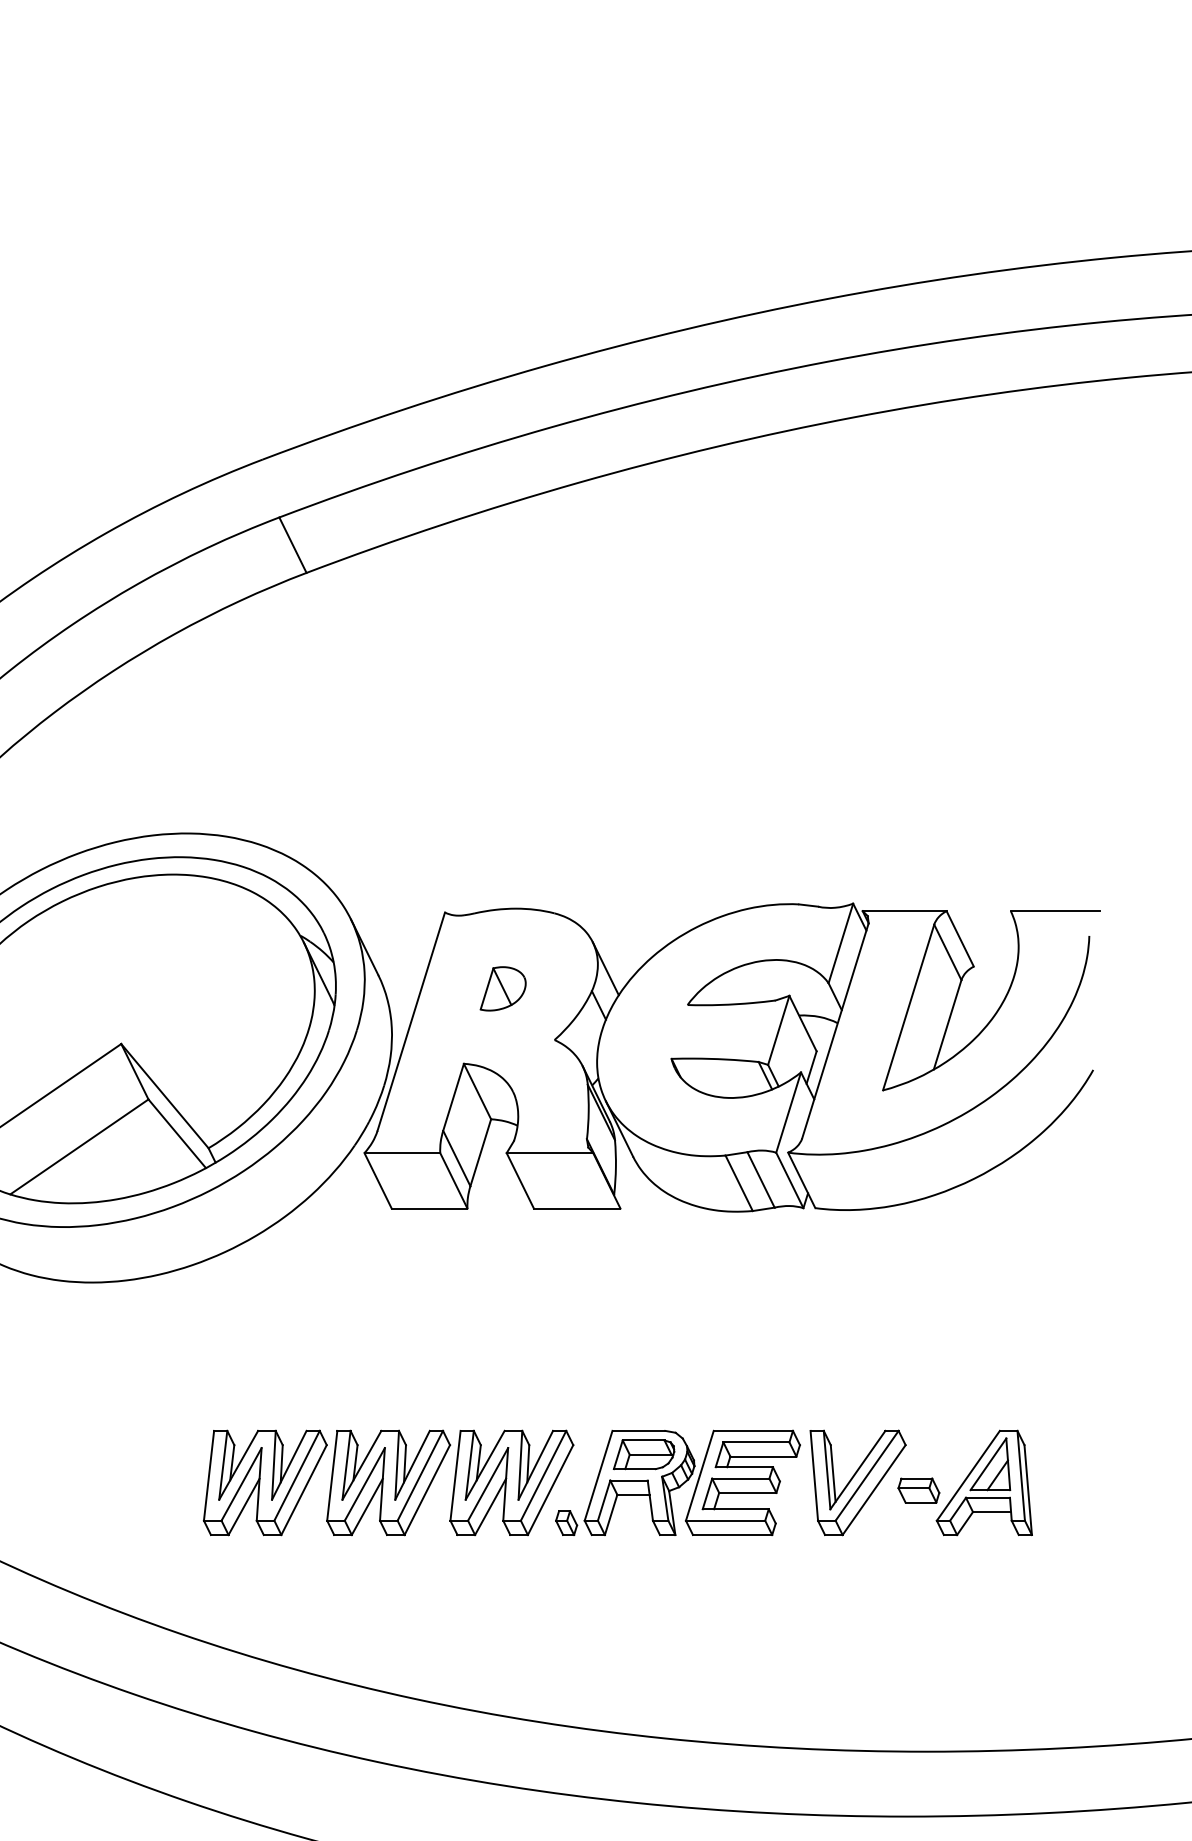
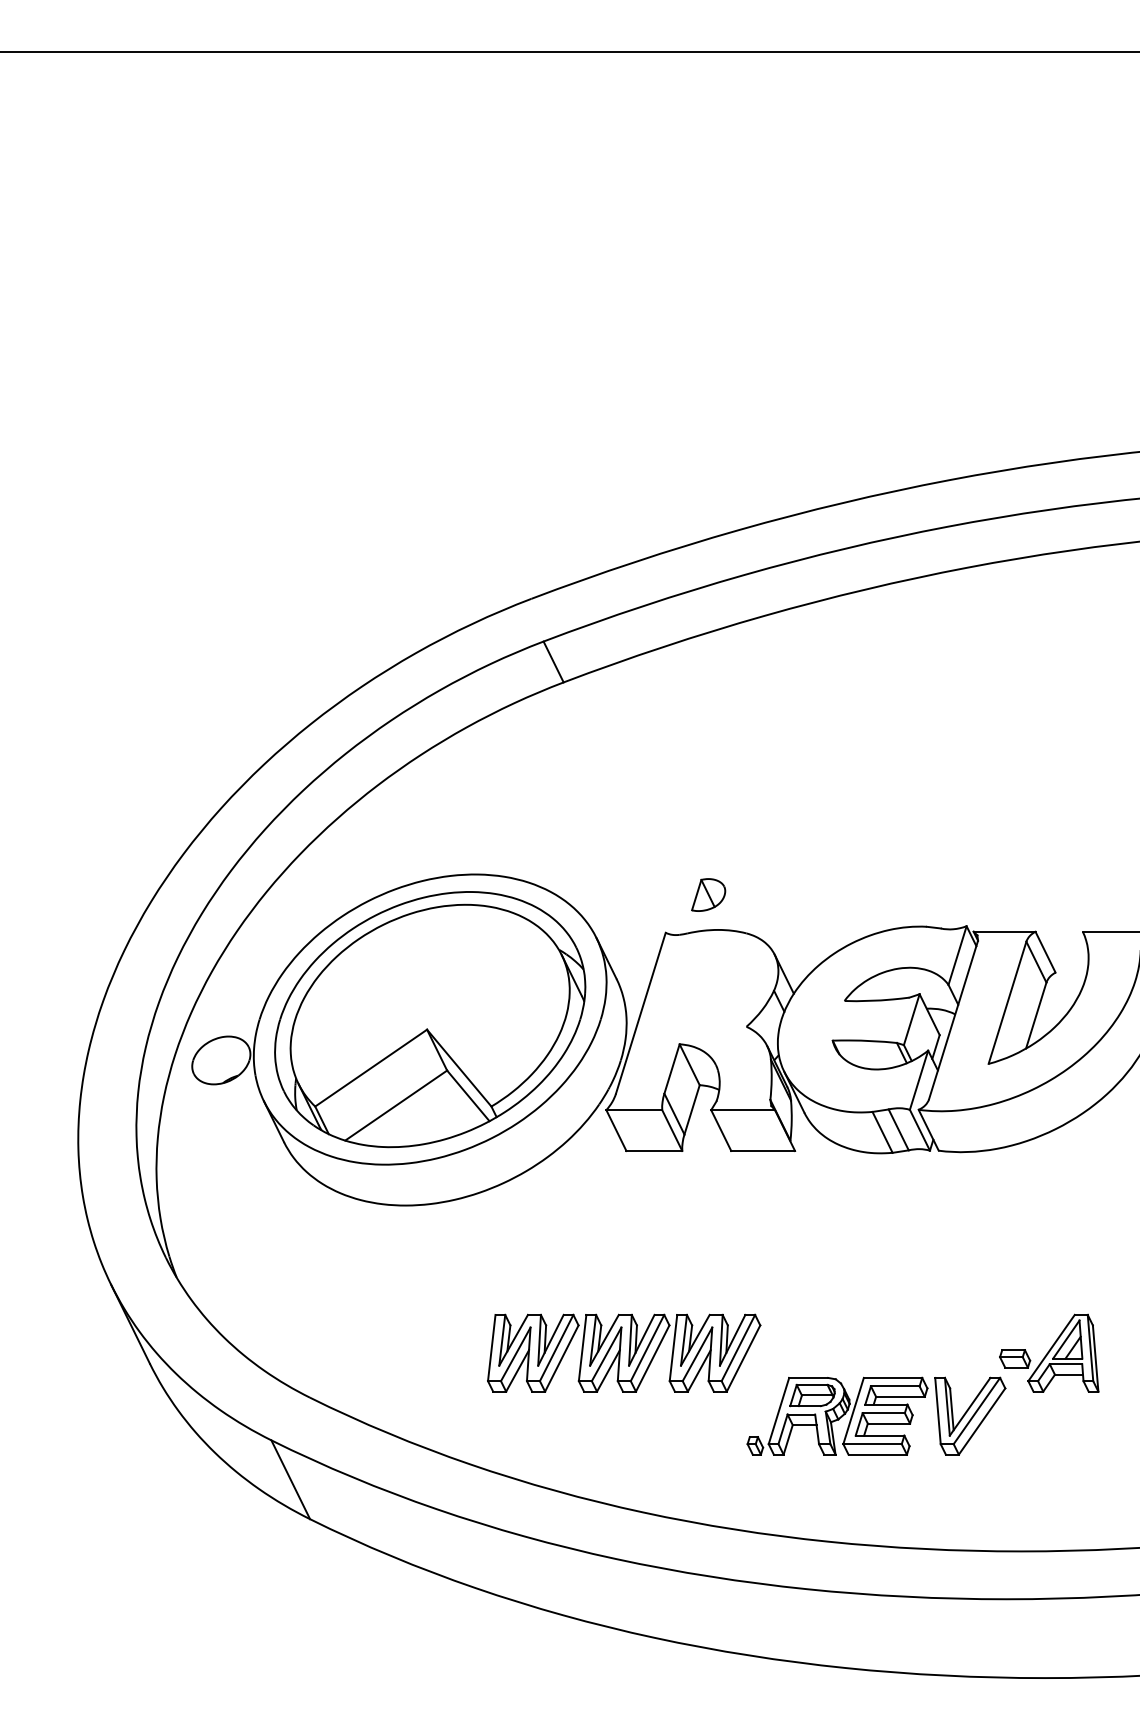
part: (503, 988) -> (708, 894), moved
part: (730, 1481) -> (876, 1415), moved

